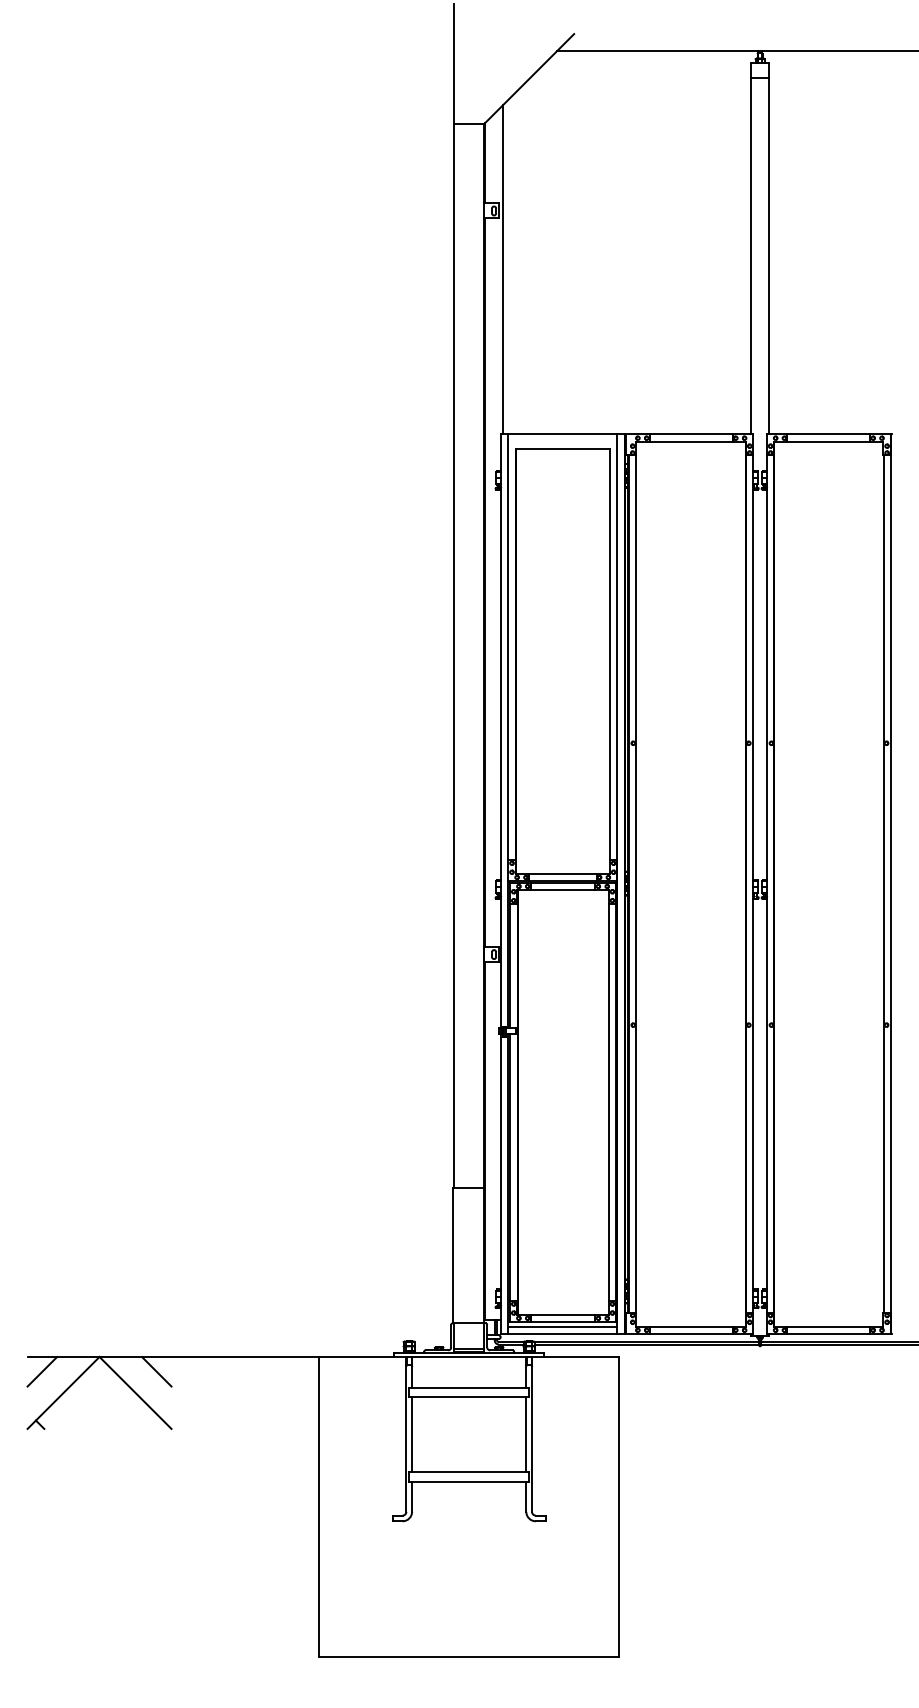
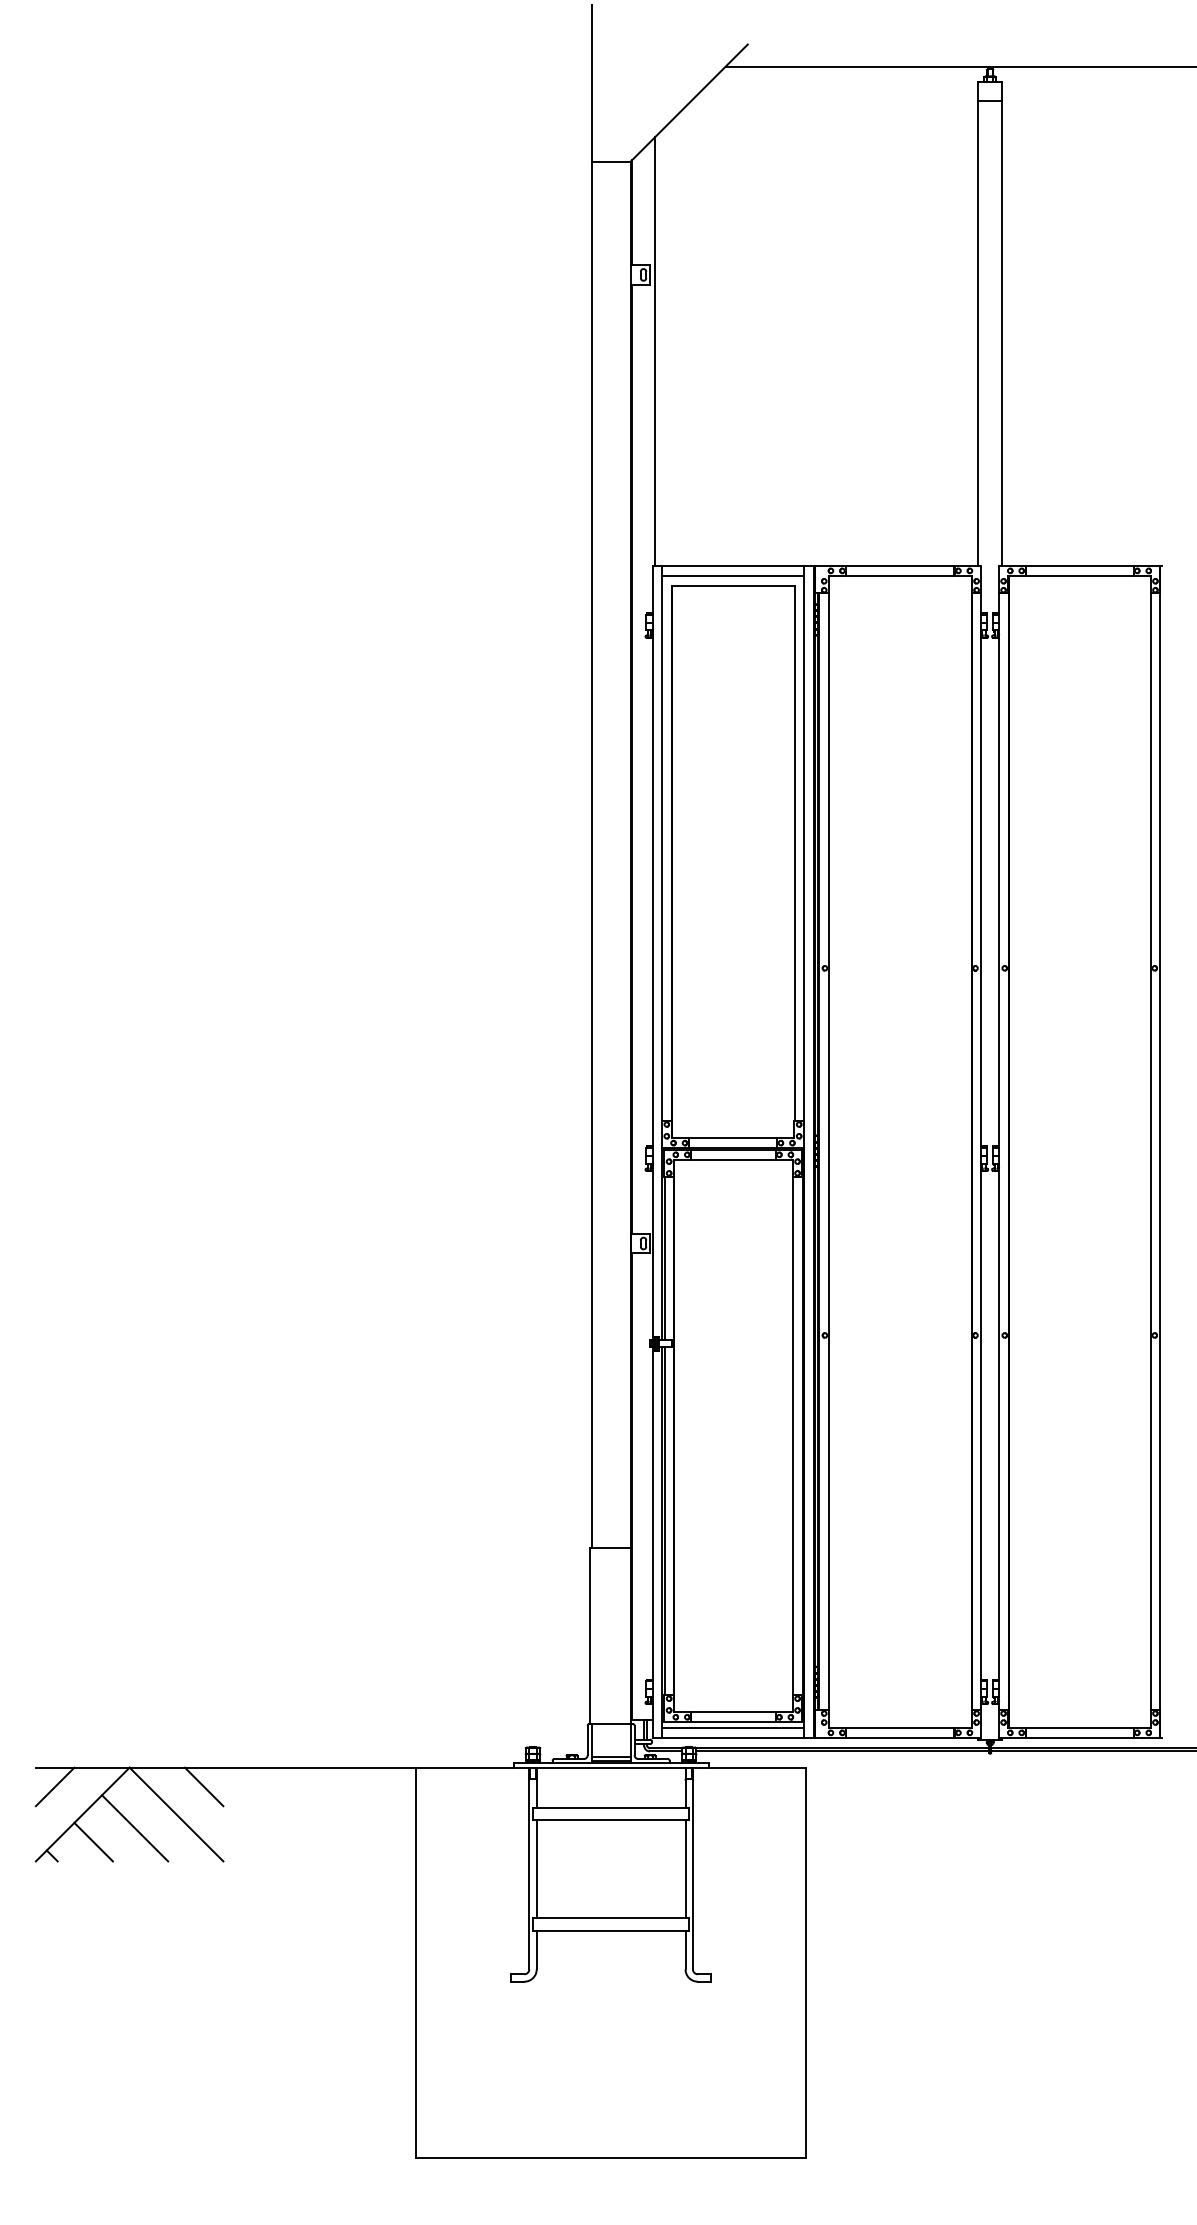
line: (563, 441) -> (733, 575), added
line: (104, 1403) -> (135, 1828), added
line: (71, 1413) -> (93, 1841), added

